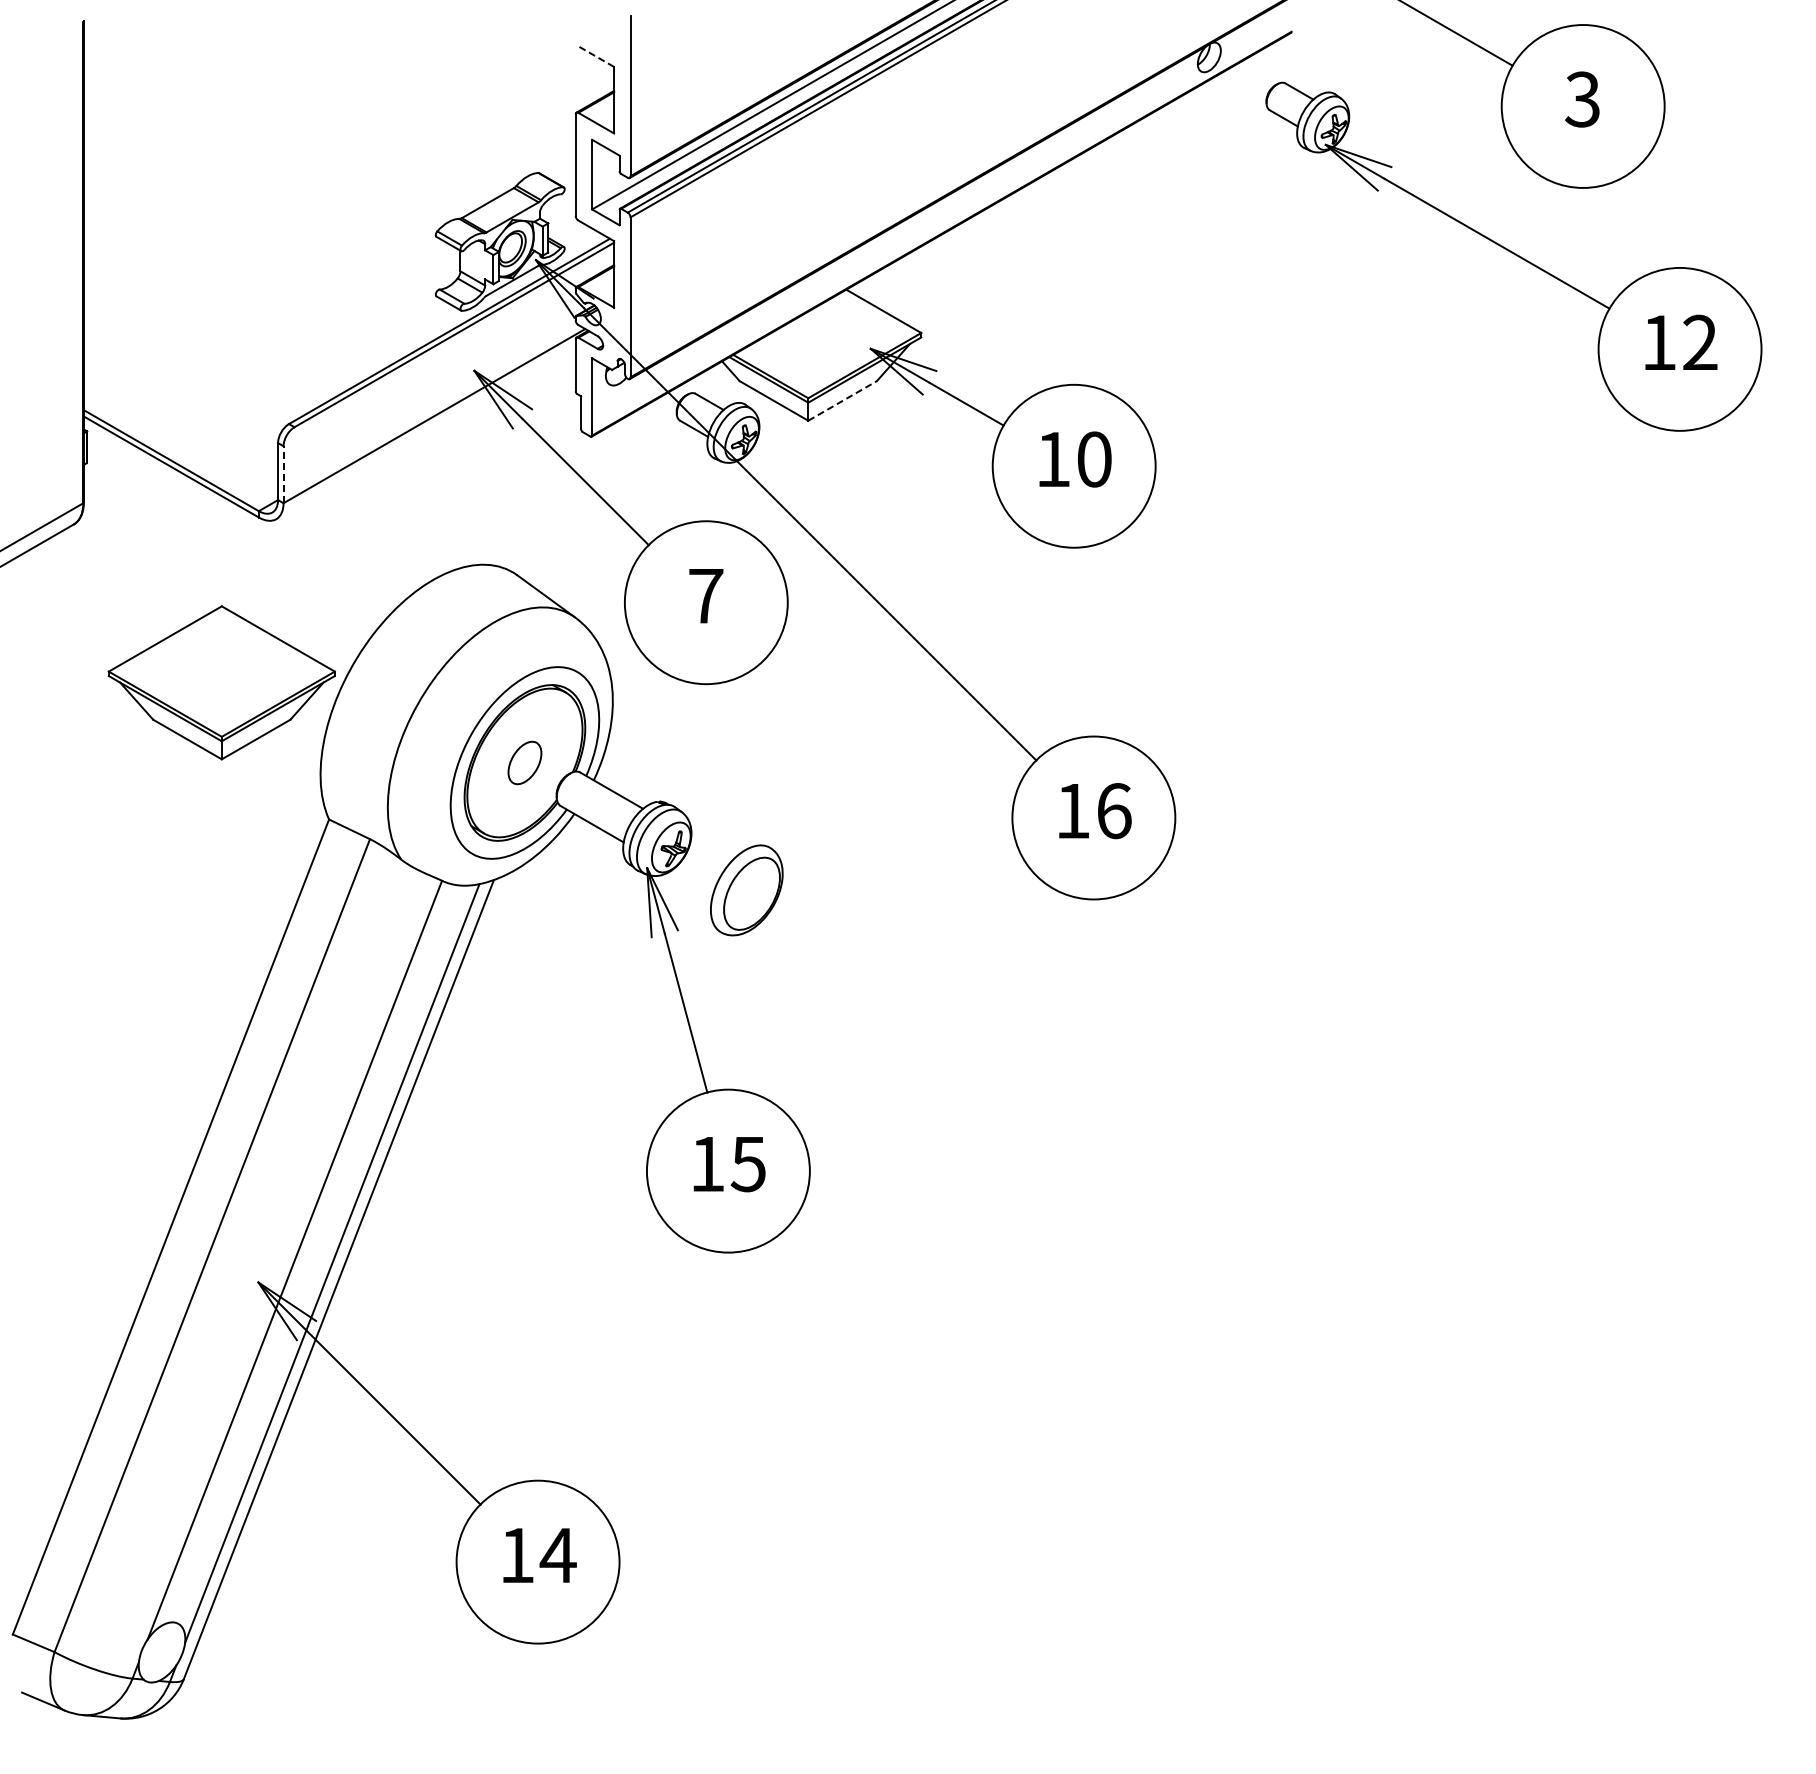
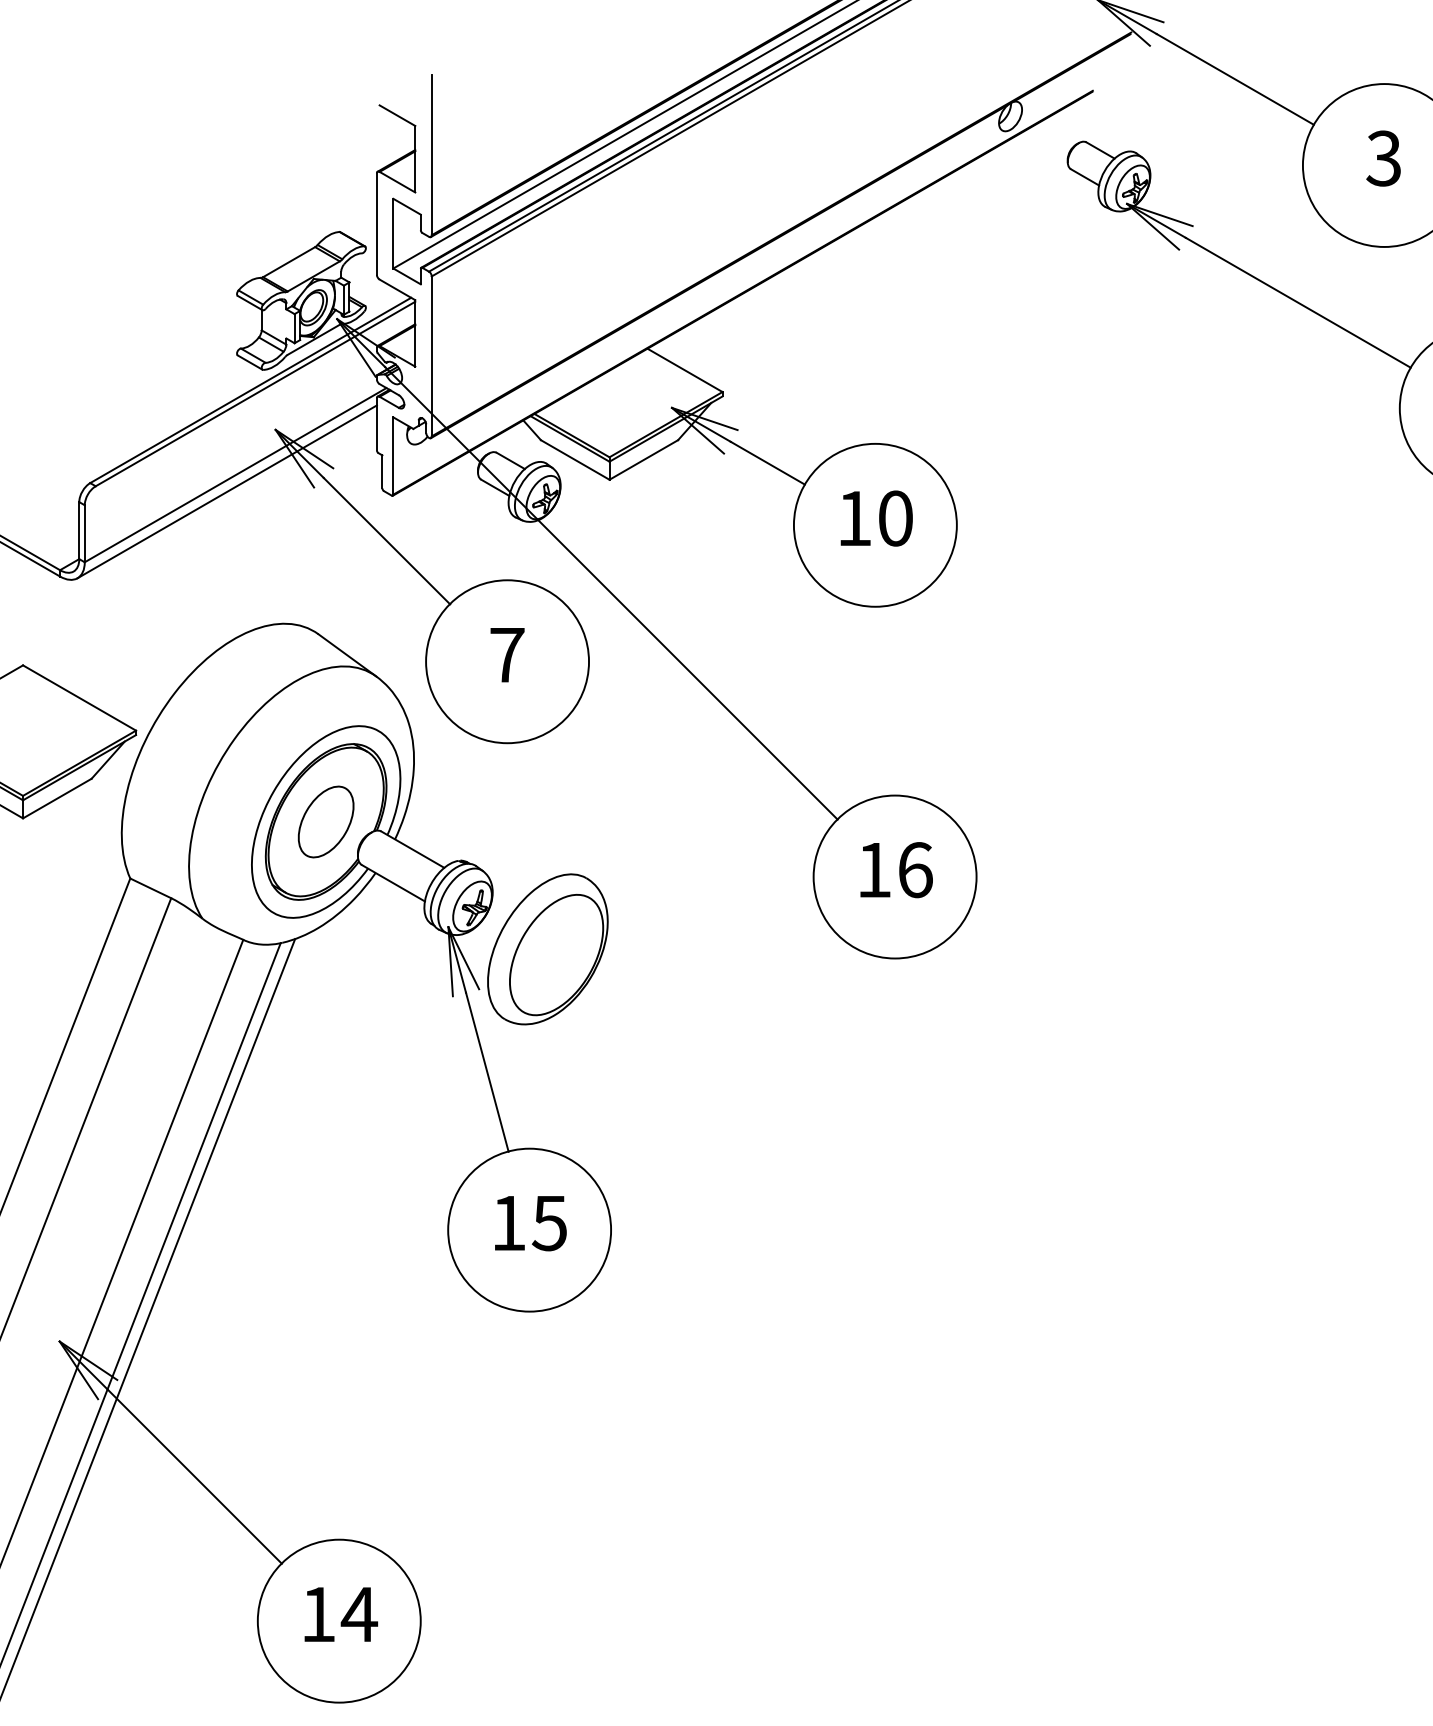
line: (596, 56) -> (397, 115), dashed -> solid
line: (842, 400) -> (643, 459), dashed -> solid
line: (425, 432) -> (226, 491), added
line: (283, 474) -> (84, 533), dashed -> solid
part: (524, 762) -> (325, 821), size x1.67
part: (746, 890) -> (547, 949), size x1.67

